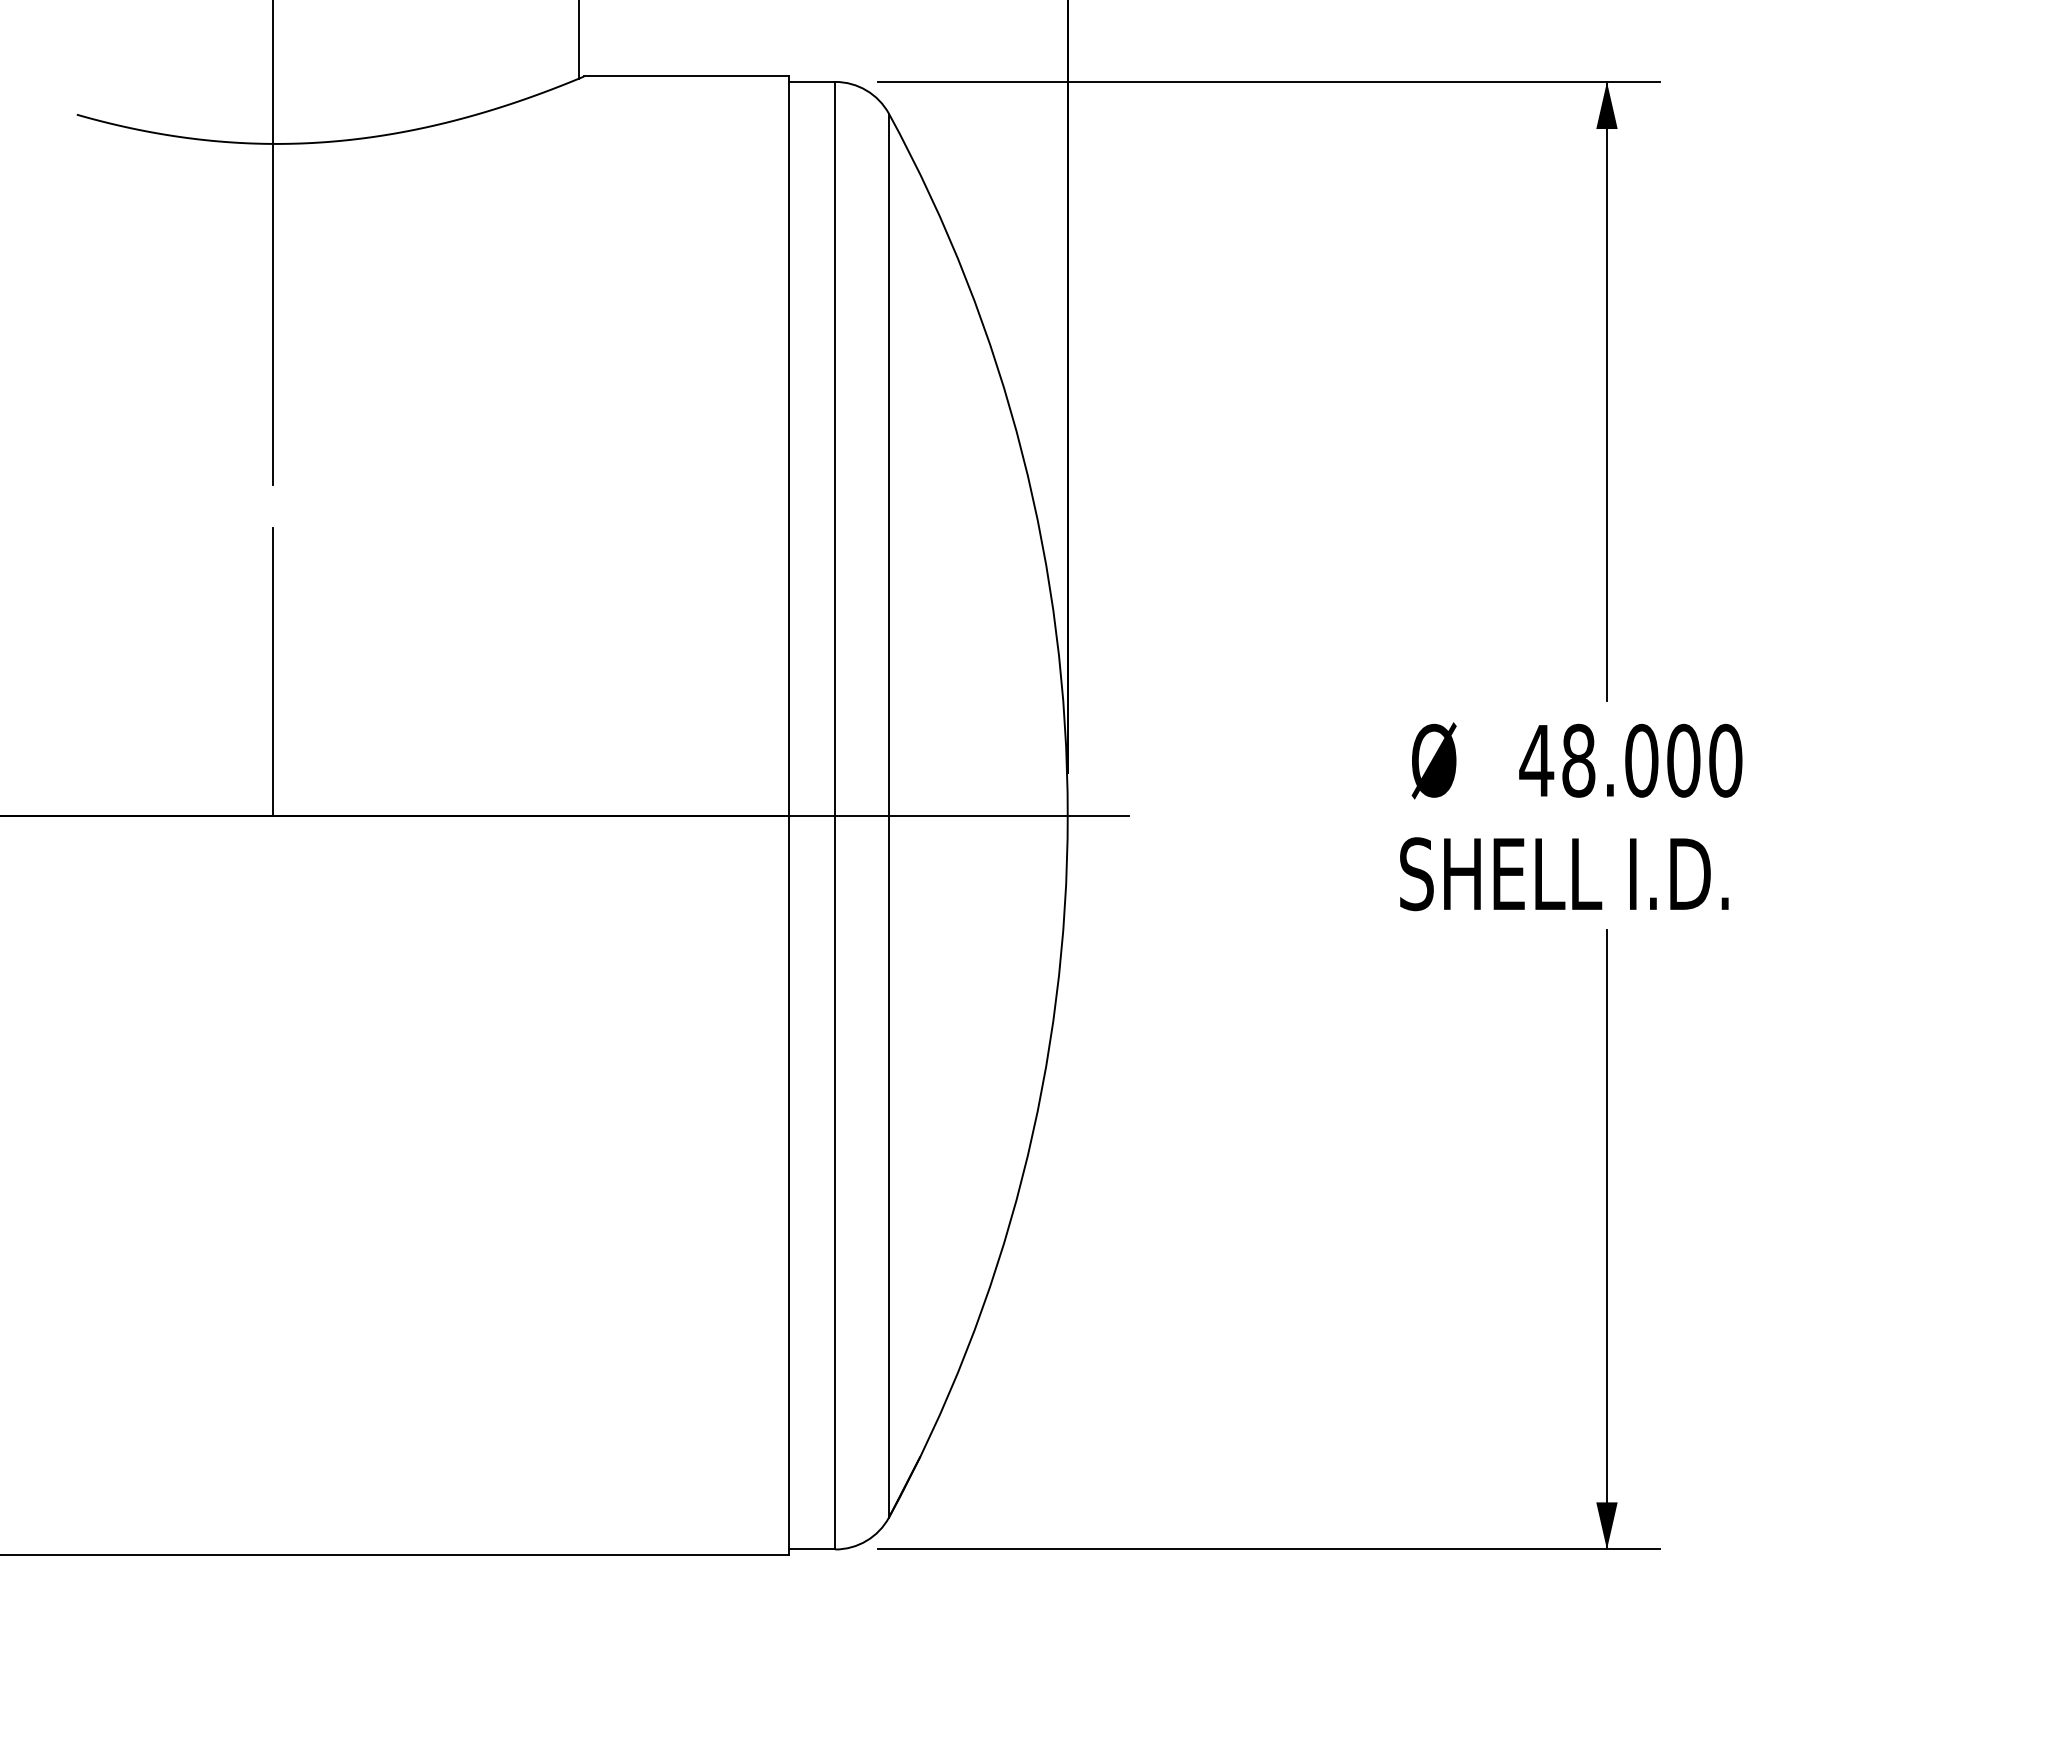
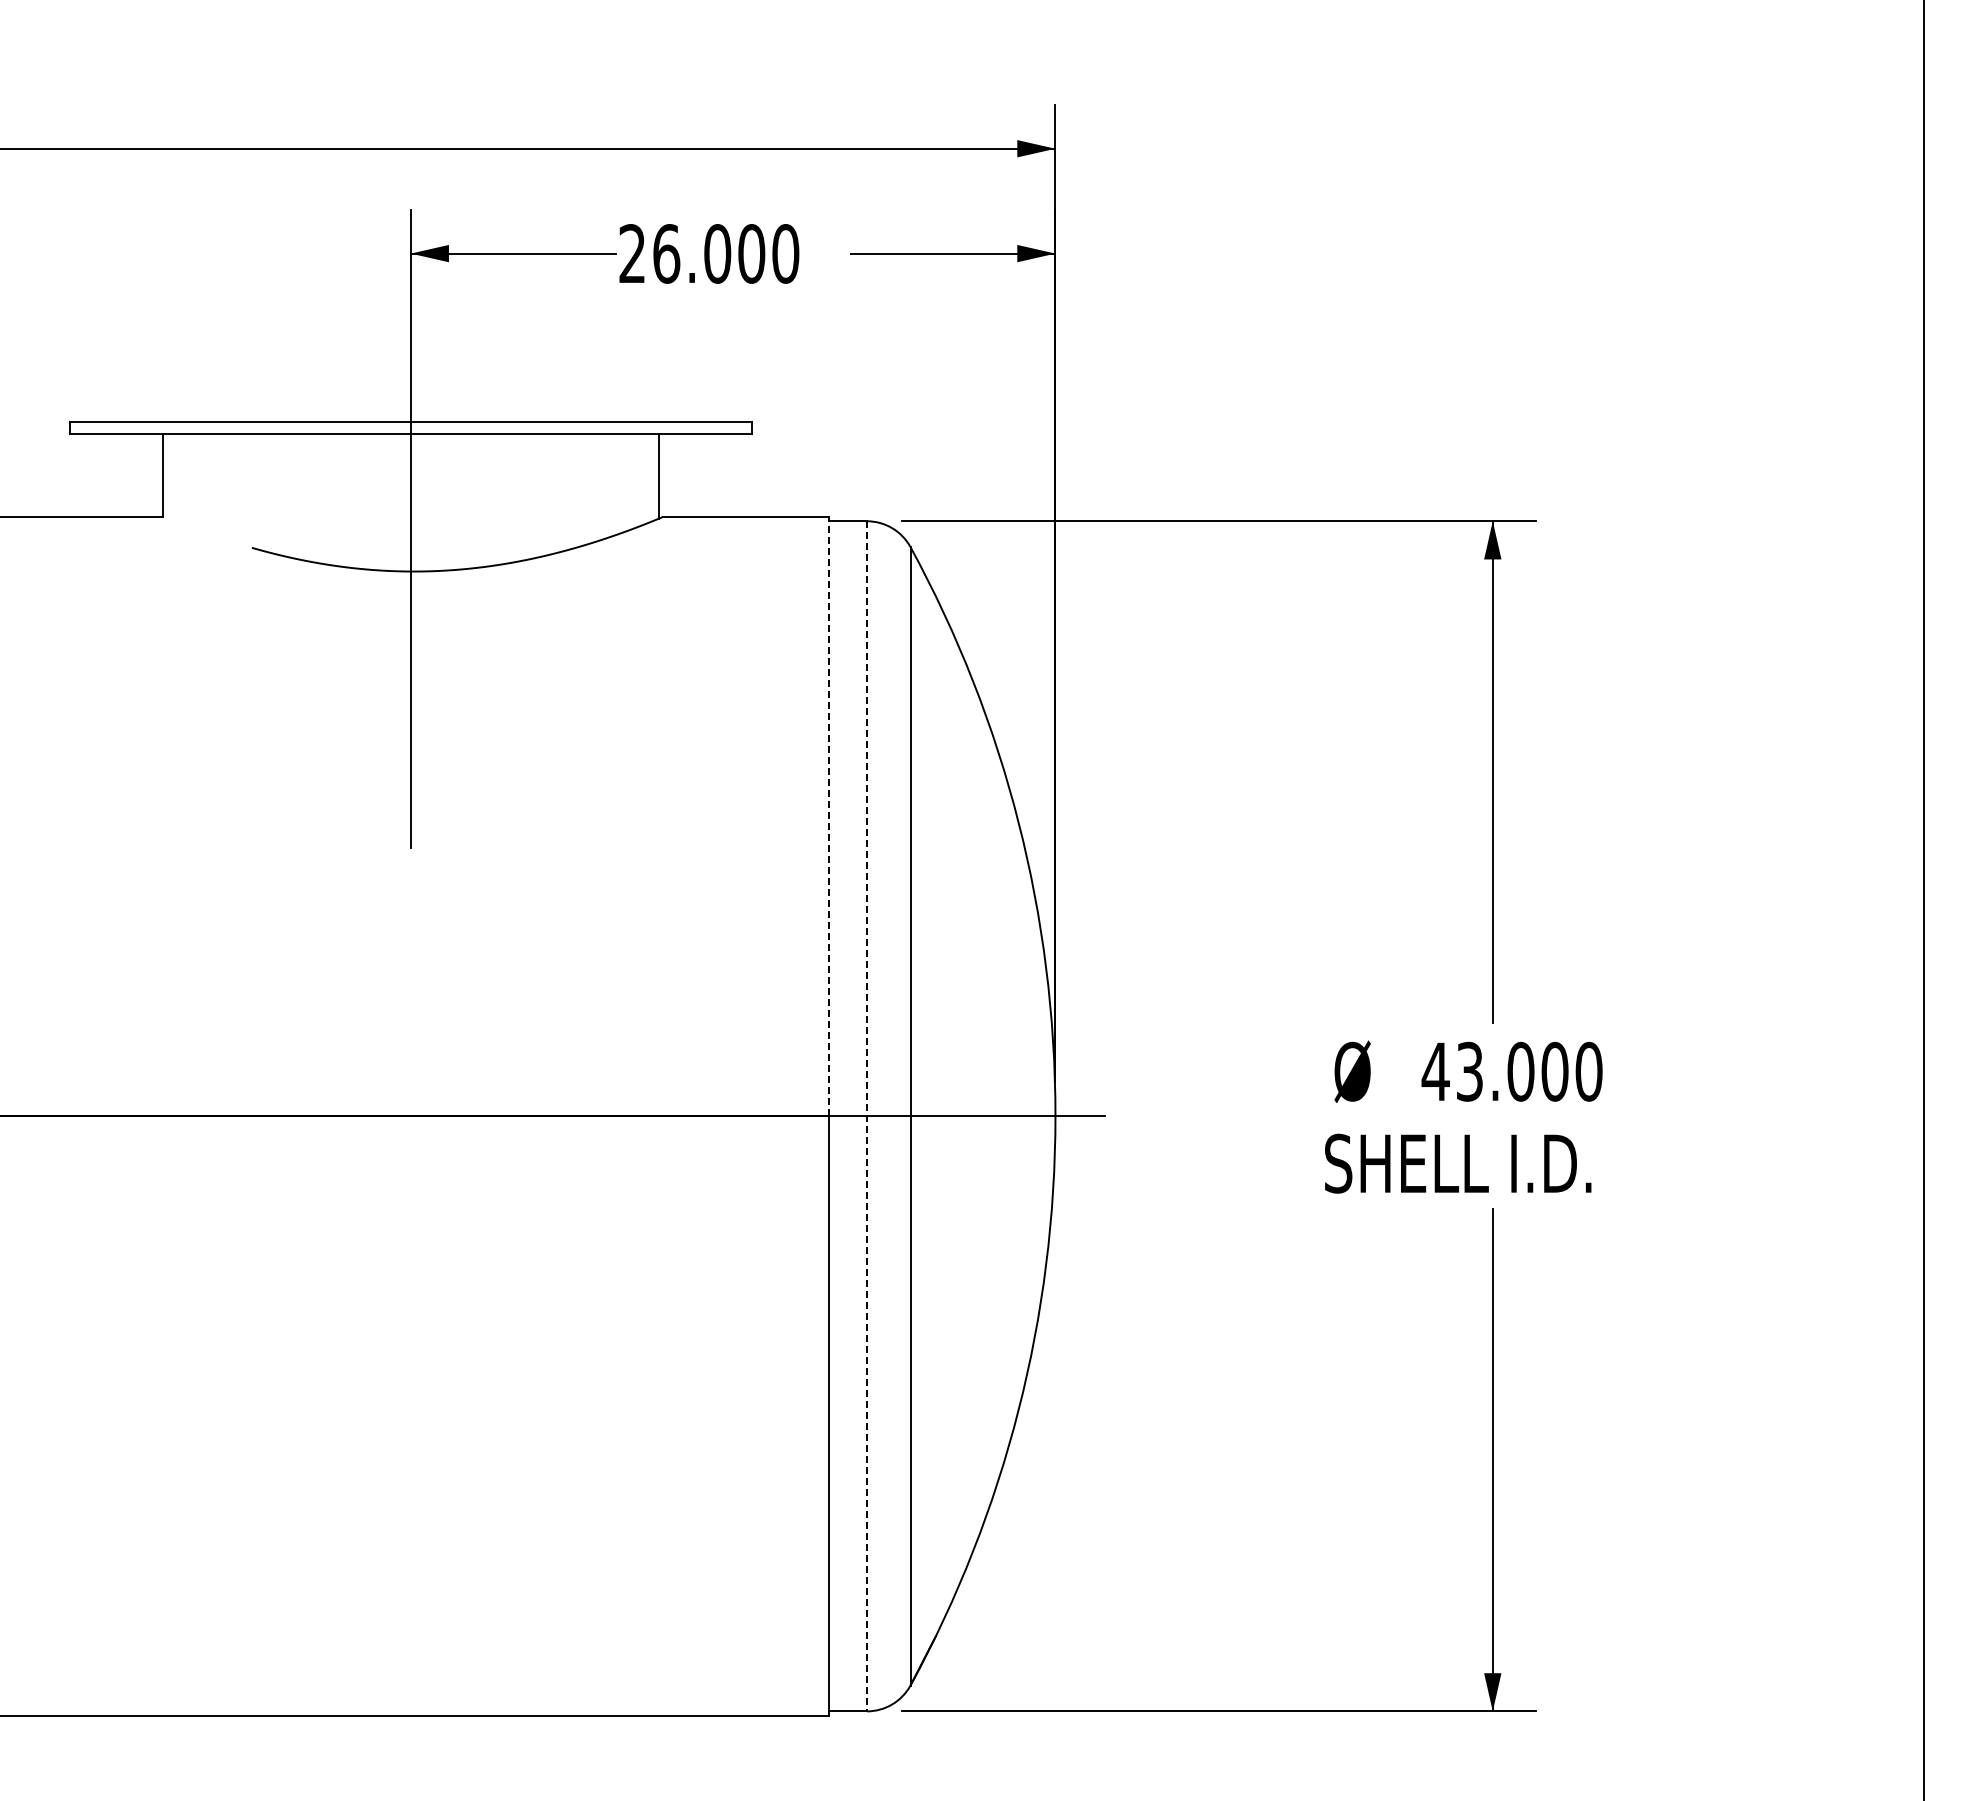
line: (789, 446) -> (829, 816), solid -> dashed
line: (272, 671) -> (410, 999), removed
text: (1578, 760) -> (1469, 1071), 48.000 -> 43.000
line: (834, 815) -> (866, 1116), solid -> dashed

